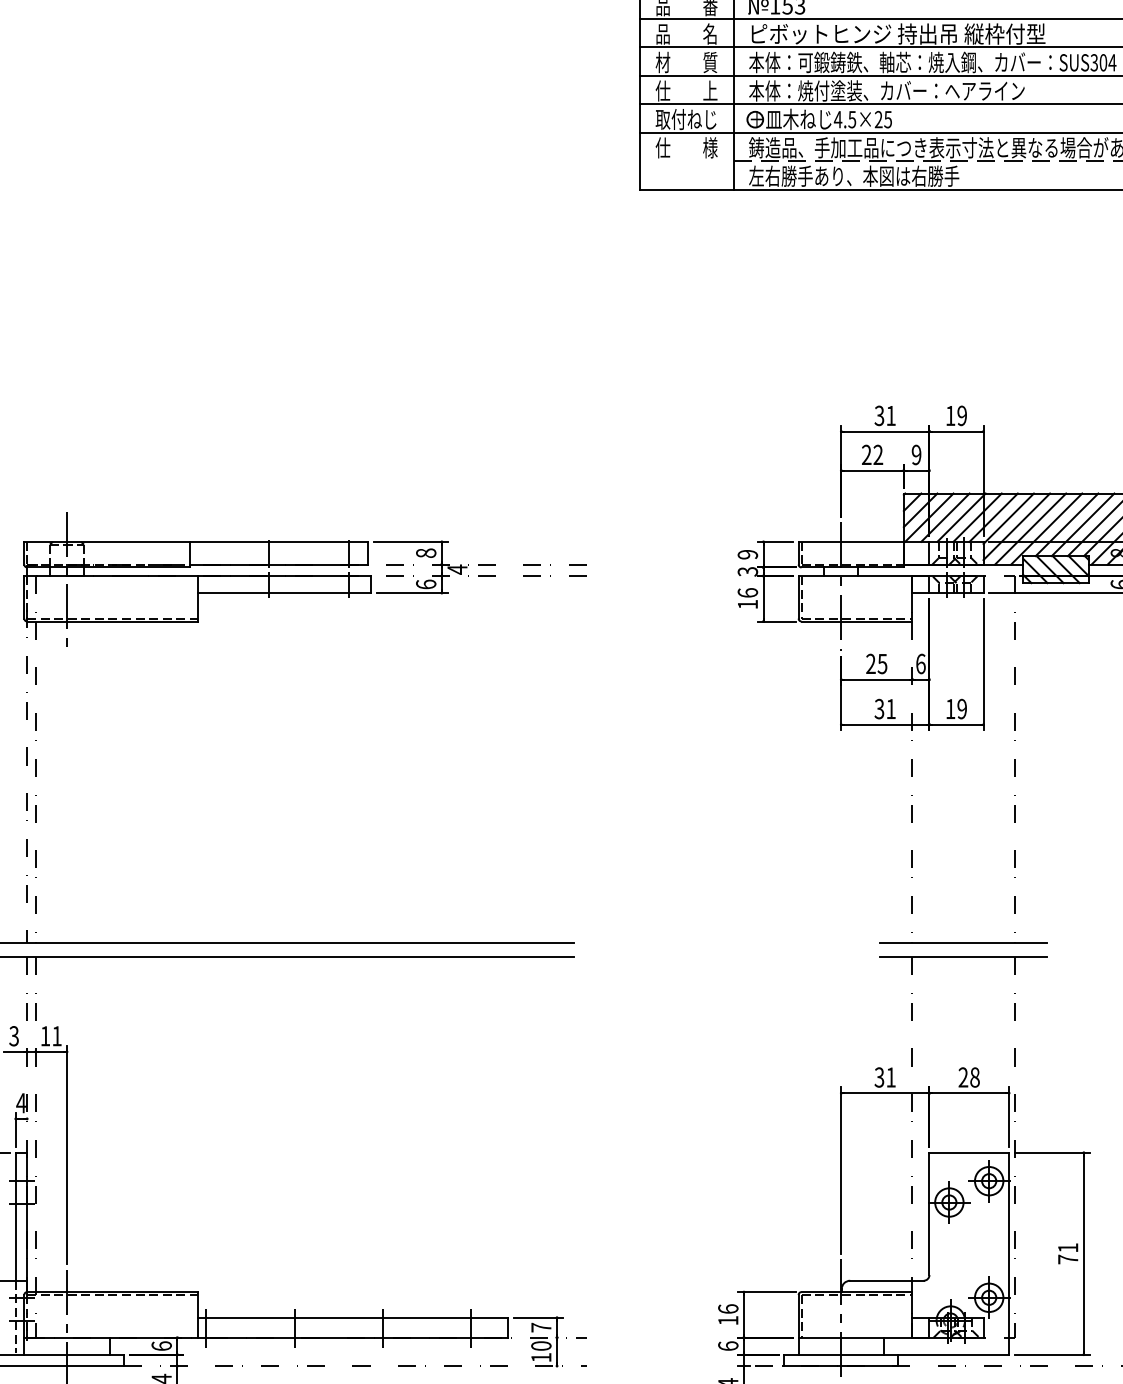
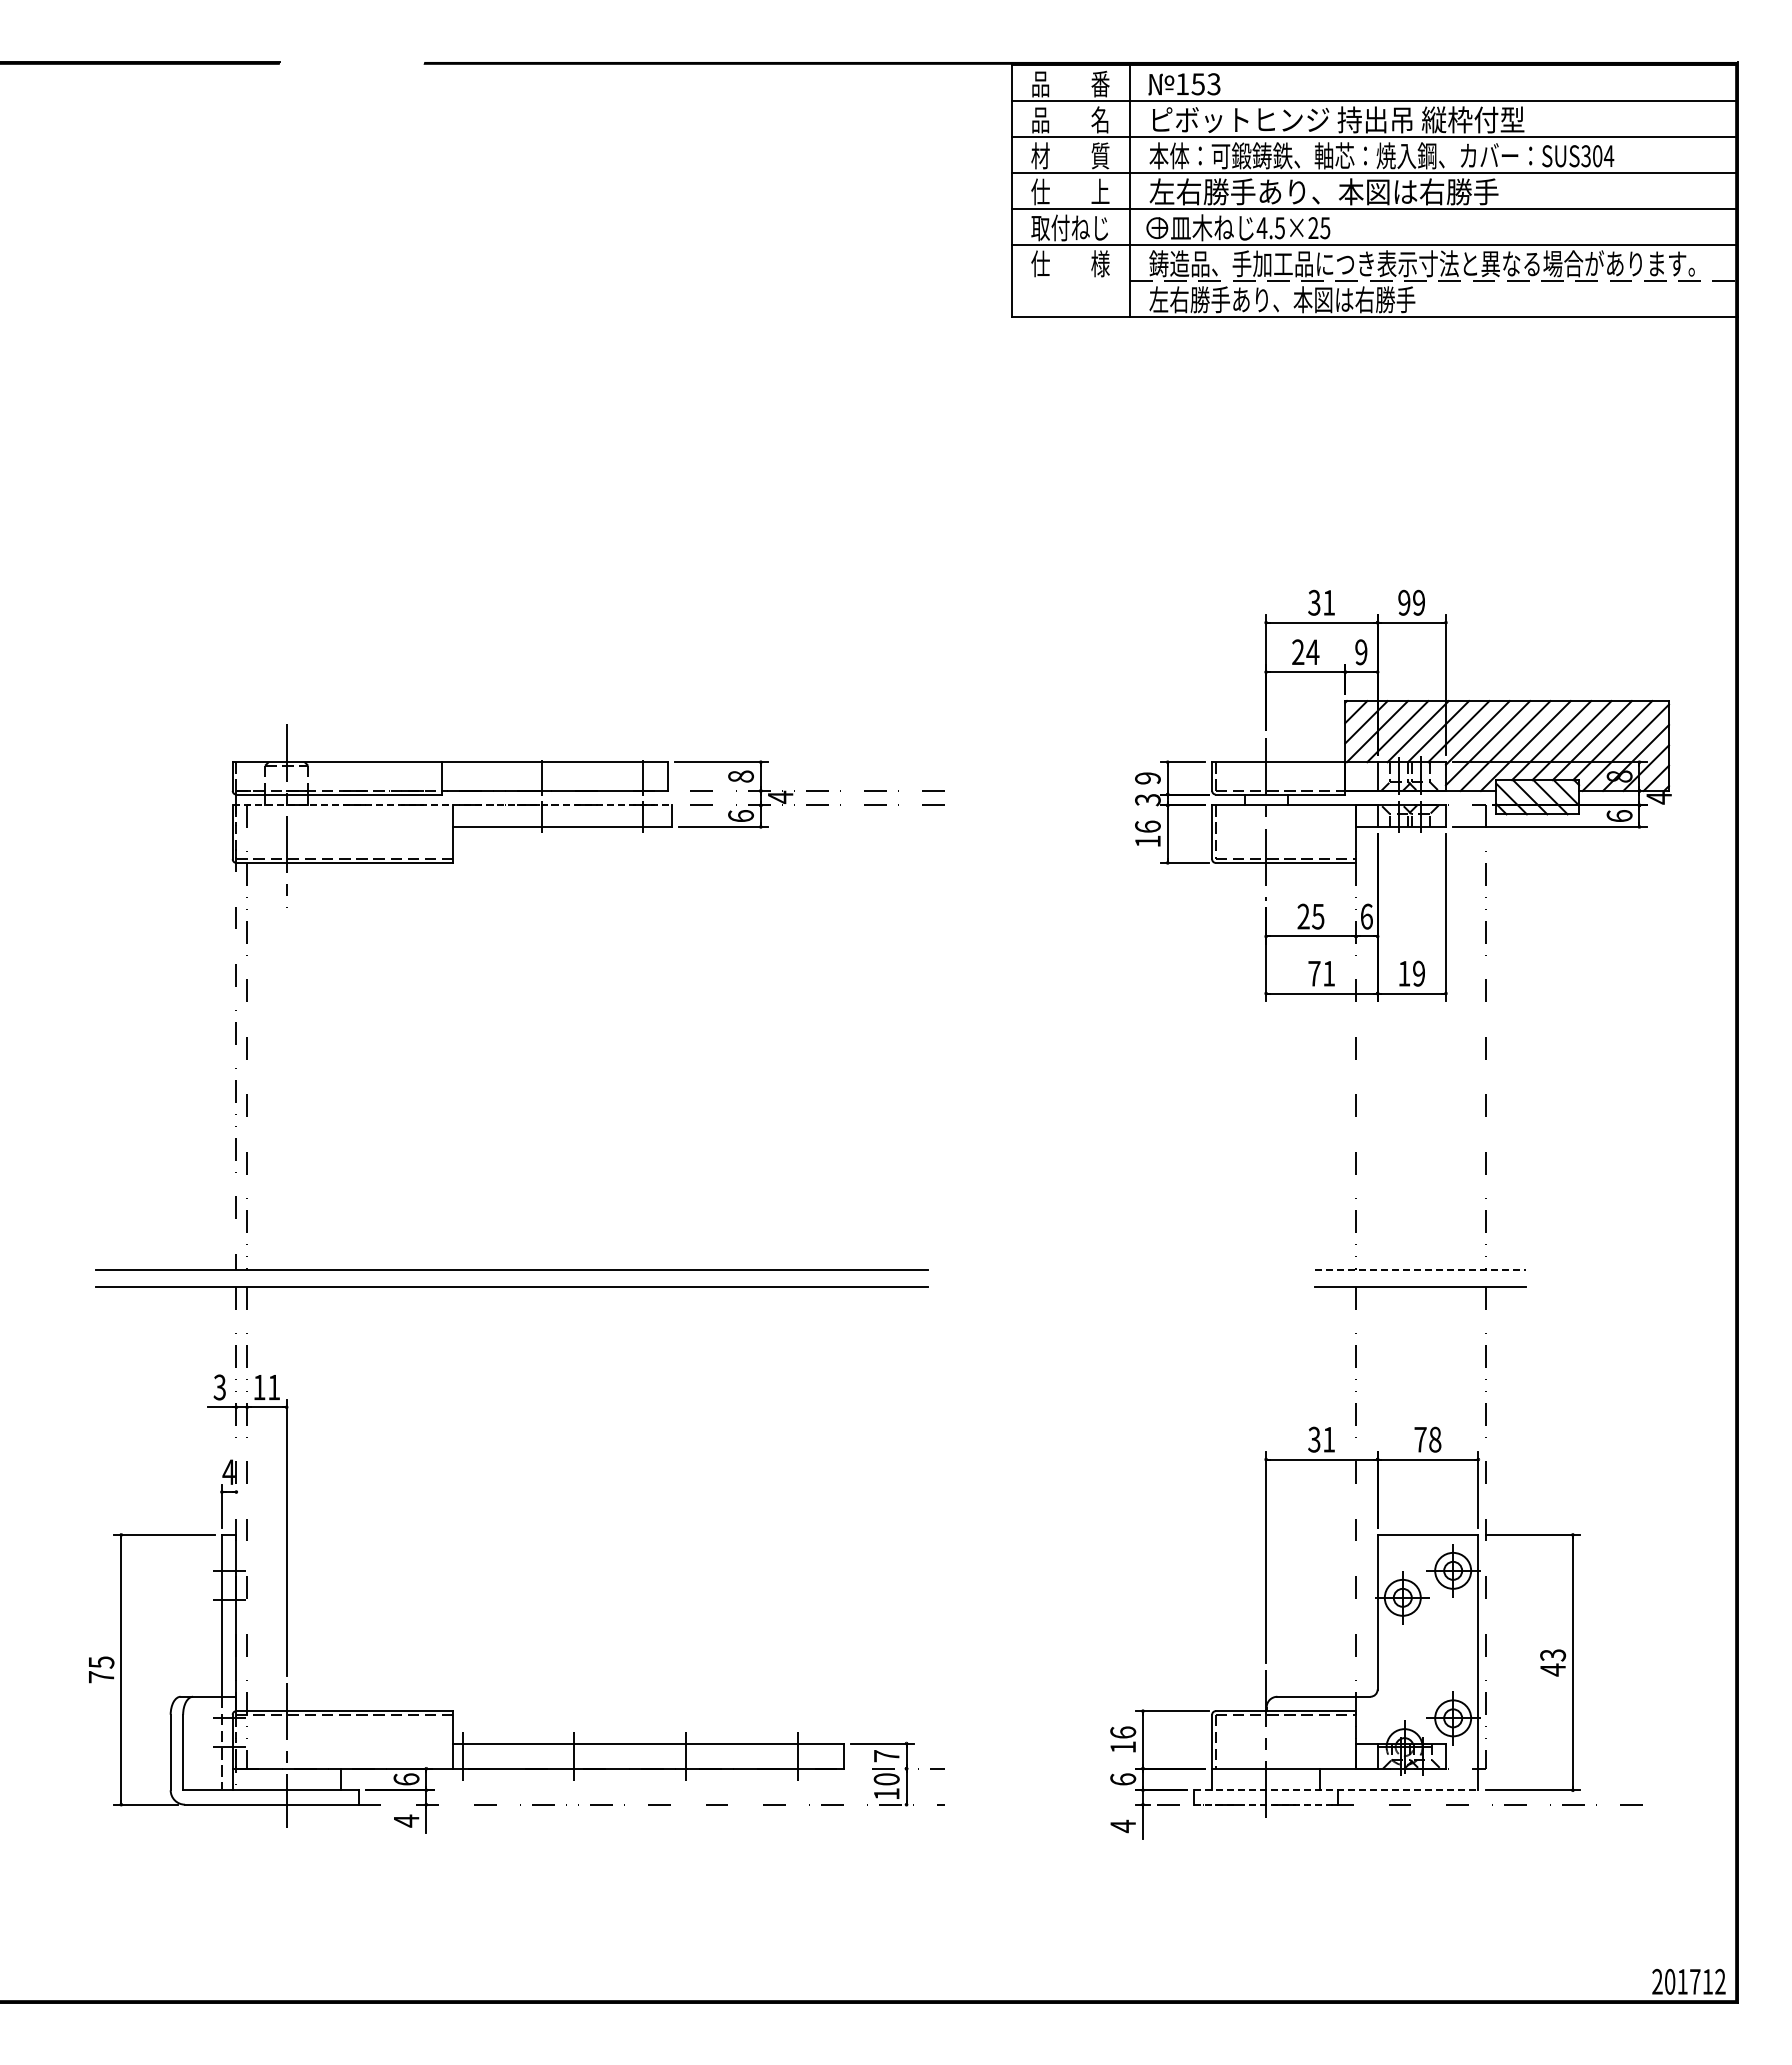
text: (886, 90) -> (1323, 191), 本体：焼付塗装、カバー：ヘアライン -> 左右勝手あり、本図は右勝手
text: (950, 415) -> (1404, 602), 19 -> 99
text: (877, 454) -> (1312, 651), 22 -> 24
line: (198, 576) -> (452, 805), solid -> dashed
text: (879, 708) -> (1314, 973), 31 -> 71
line: (963, 943) -> (1420, 1270), solid -> dashed
text: (963, 1077) -> (1420, 1439), 28 -> 78
text: (1068, 1253) -> (1553, 1662), 71 -> 43
line: (896, 1354) -> (1336, 1790), solid -> dashed
line: (841, 1365) -> (1266, 1804), solid -> dashed

